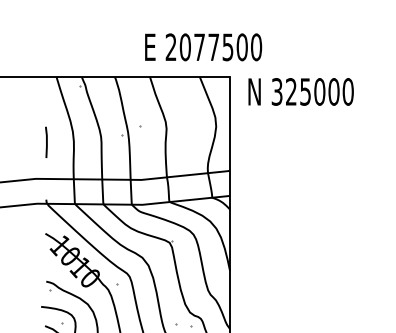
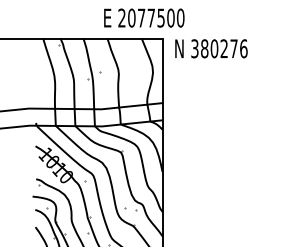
text: (320, 91) -> (224, 48), 325000 -> 380276
line: (46, 142) -> (36, 83), removed

